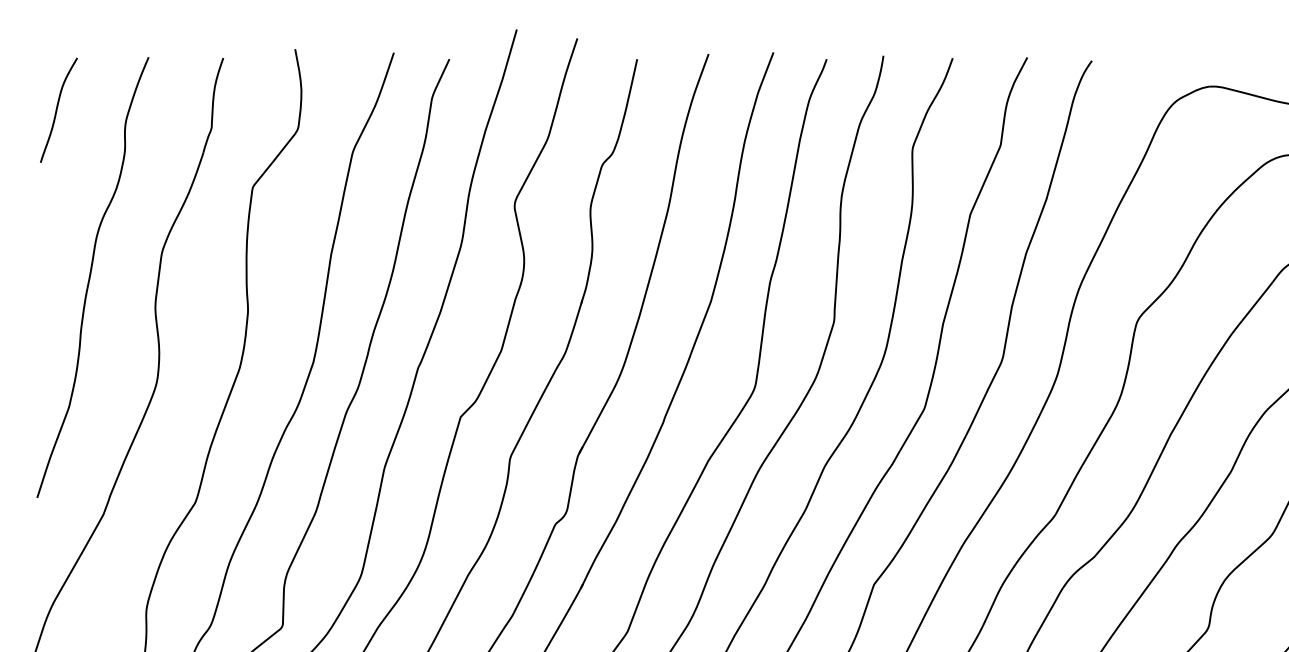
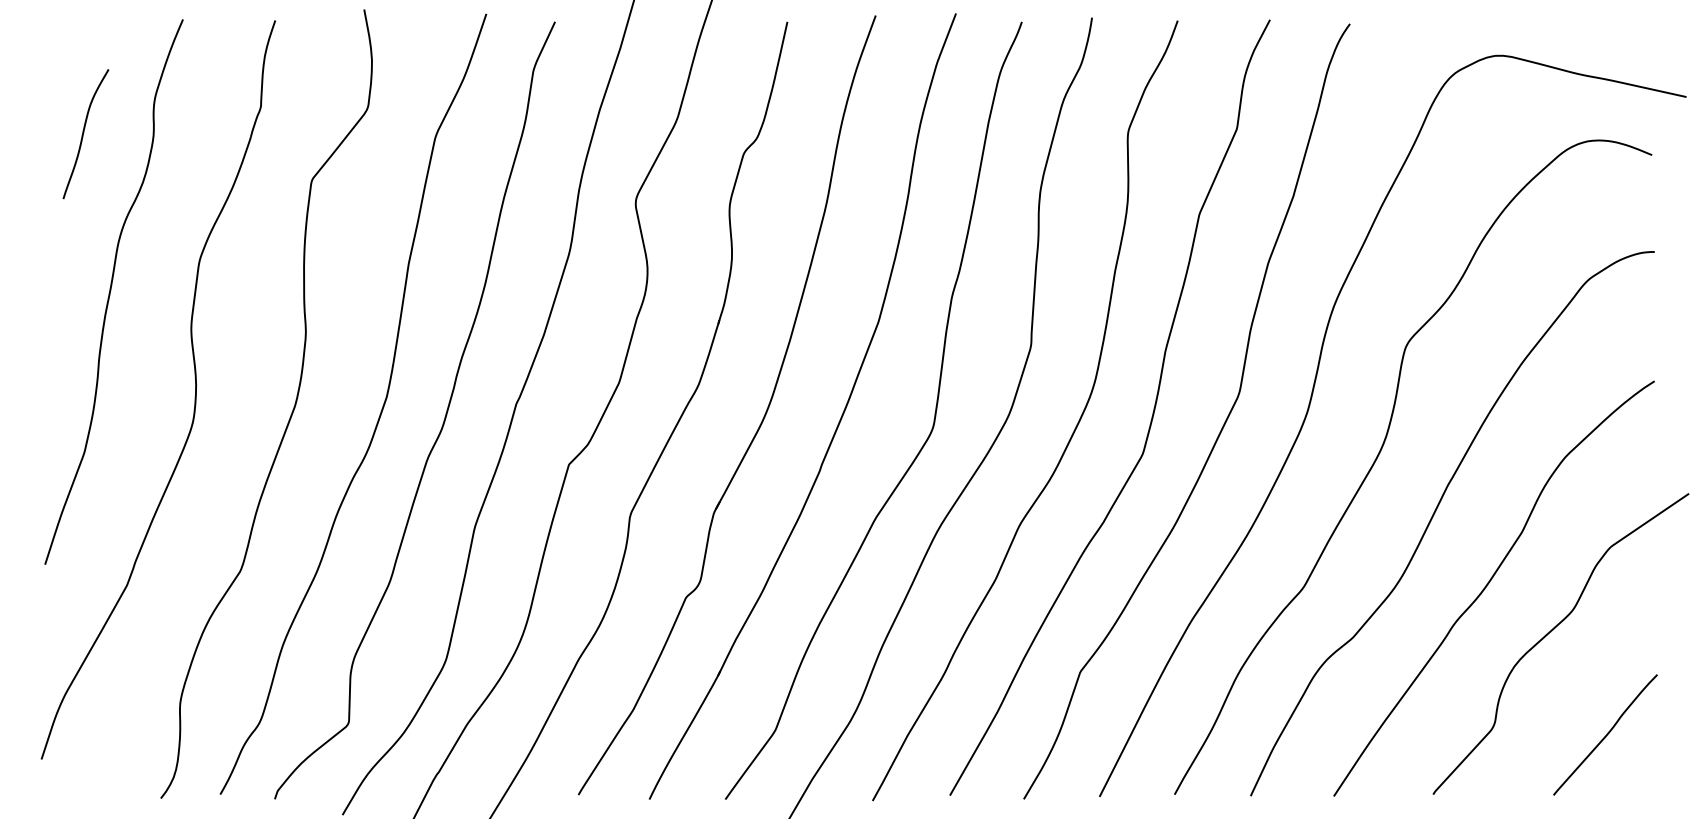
curve: (56, 110) -> (83, 134), moved

